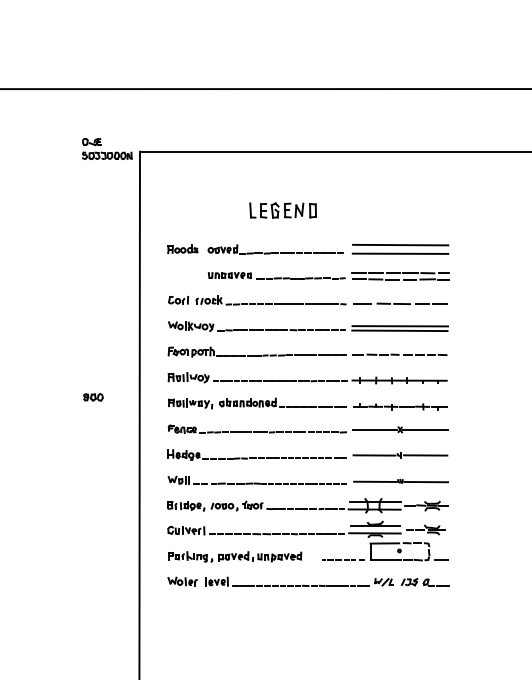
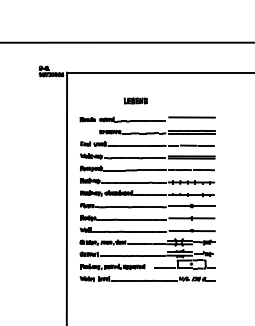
part: (282, 209) -> (135, 100), size x0.7
line: (399, 253) -> (191, 121), removed
part: (92, 397) -> (44, 190), removed

